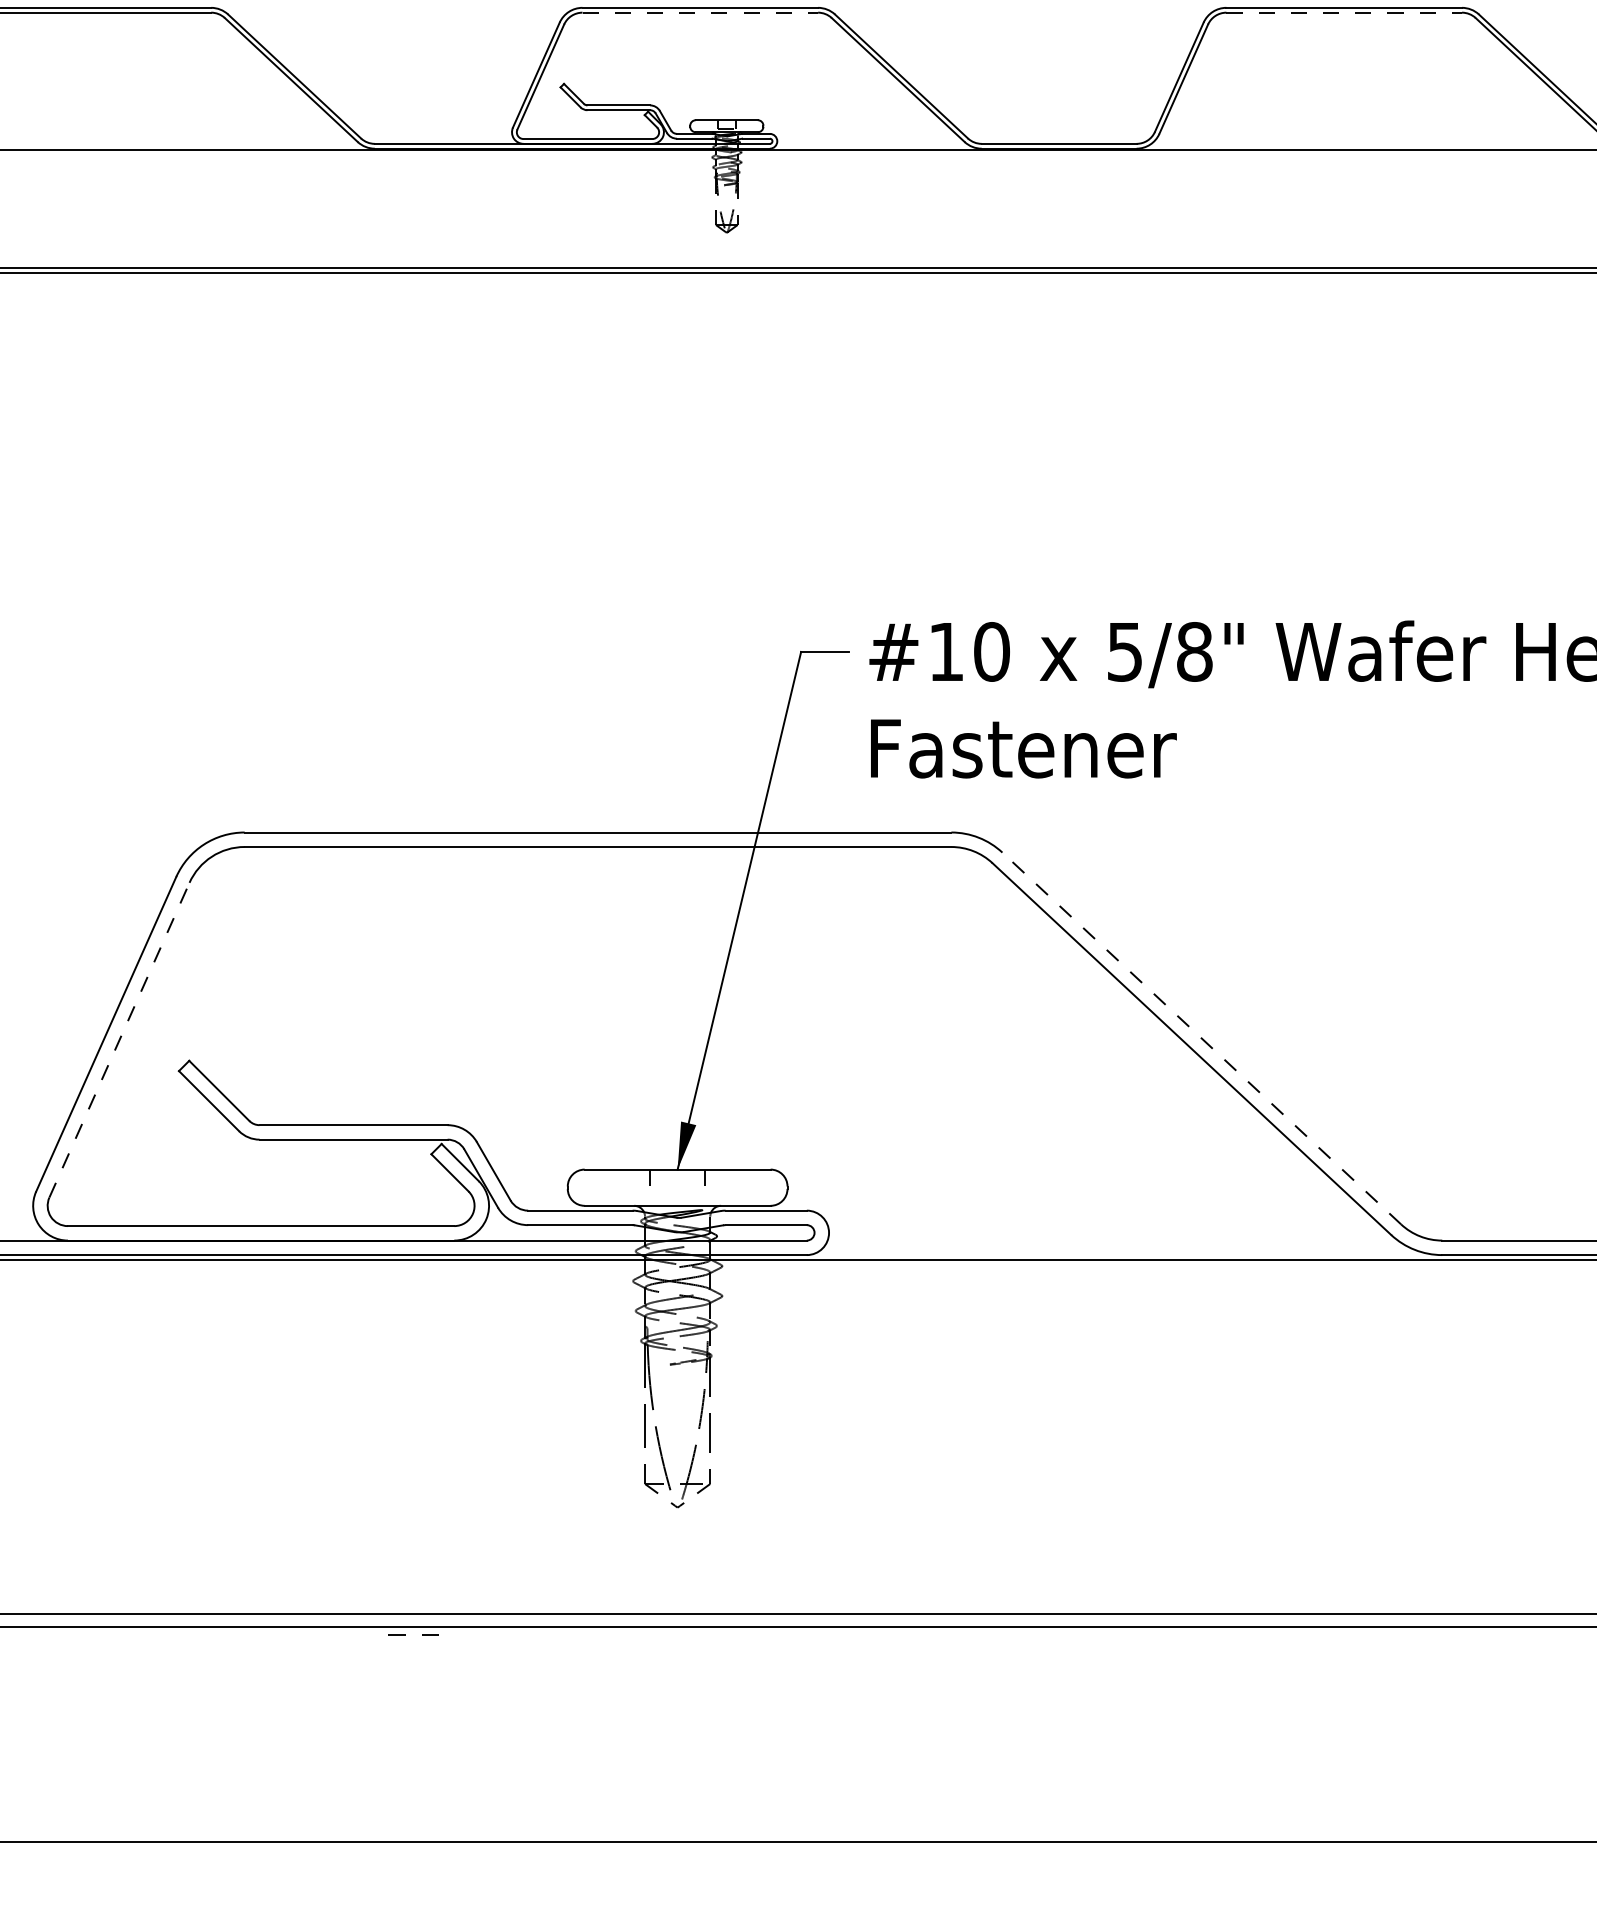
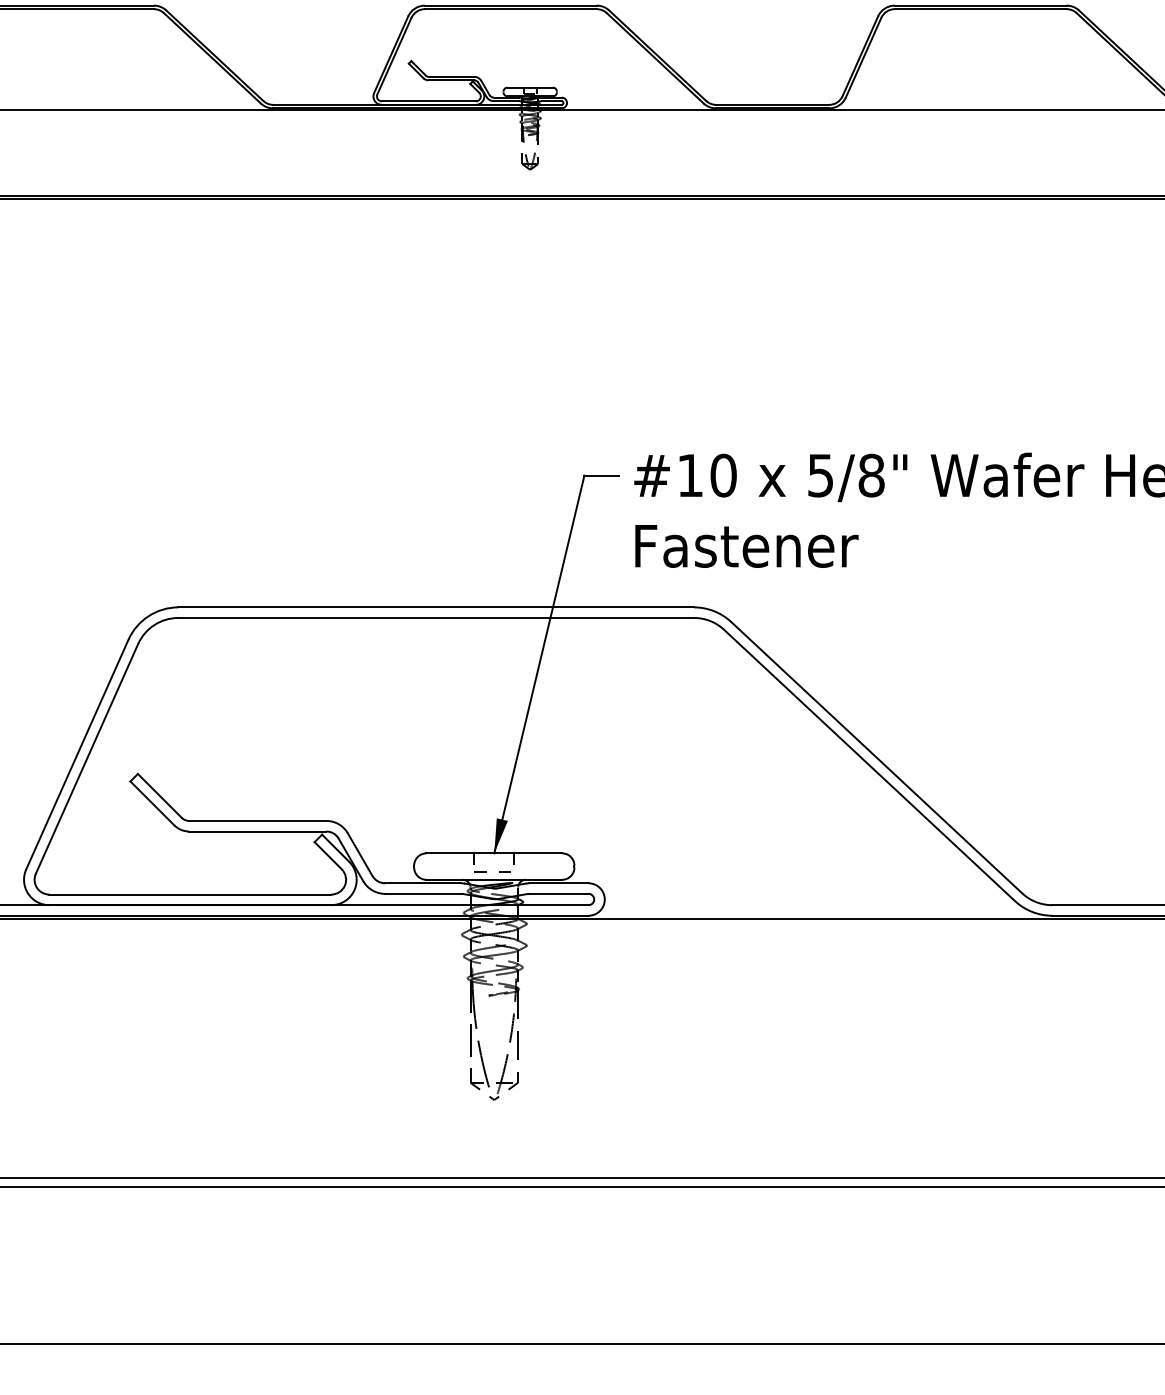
line: (700, 12) -> (510, 9), dashed -> solid
line: (1344, 12) -> (980, 9), dashed -> solid
line: (1201, 1038) -> (876, 757), dashed -> solid
line: (119, 1039) -> (87, 758), dashed -> solid
line: (405, 1634) -> (486, 871), moved

